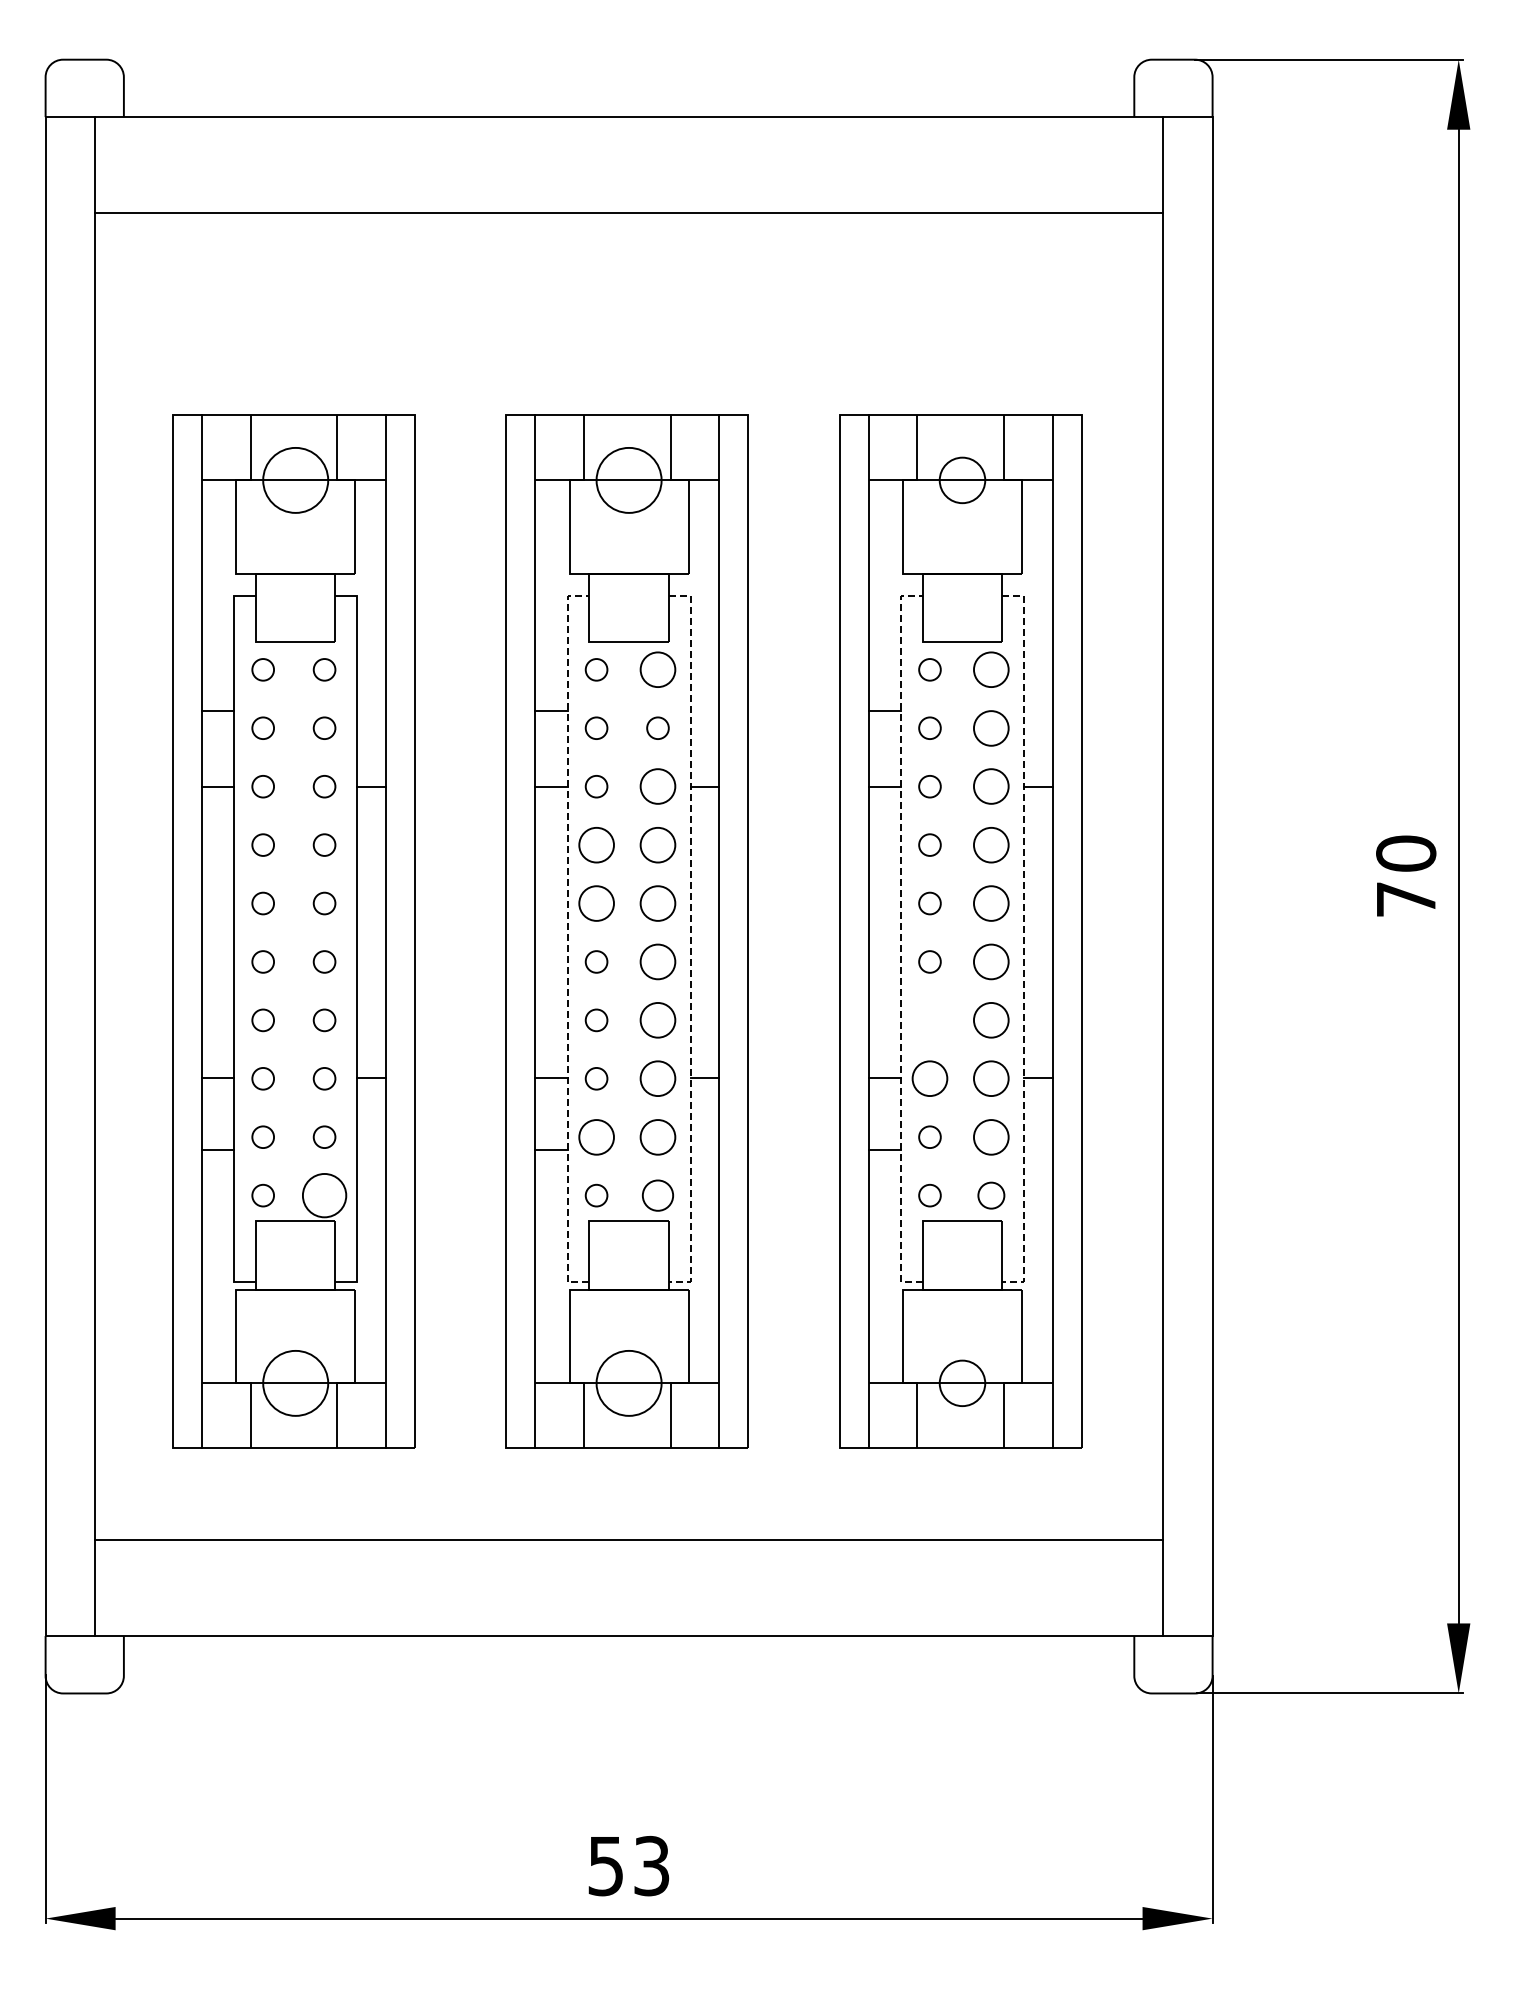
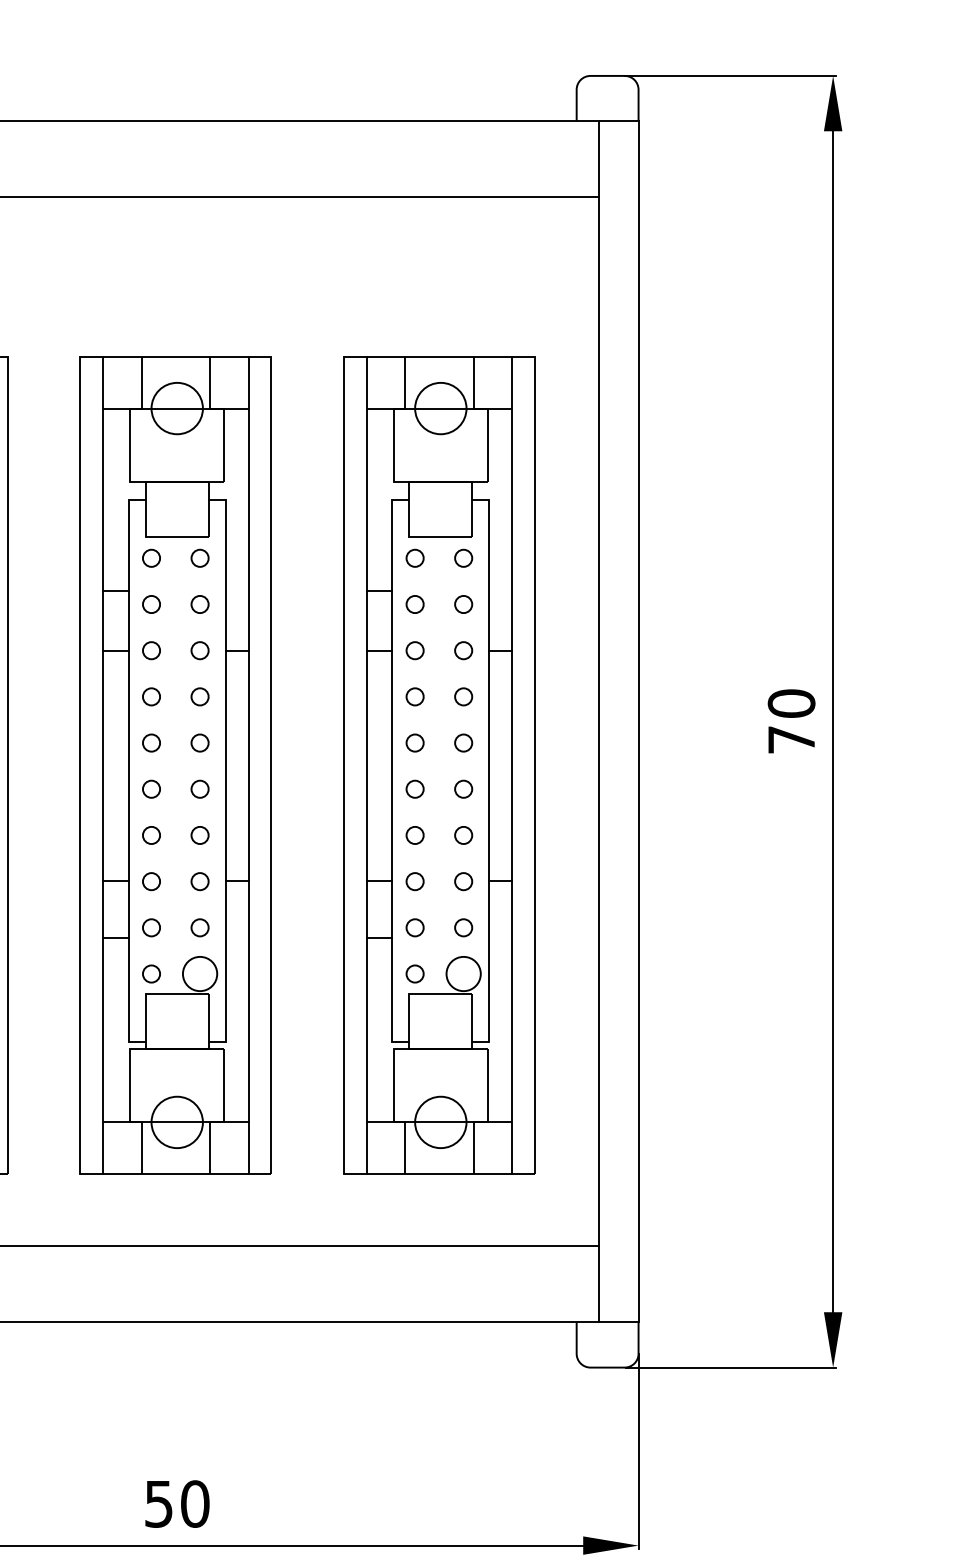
circle: (962, 479) -> (440, 407), size x1.43
circle: (657, 669) -> (199, 558), size x0.62
circle: (991, 669) -> (463, 558), size x0.62
circle: (991, 727) -> (463, 603), size x0.62
circle: (657, 786) -> (199, 650), size x0.62
circle: (991, 786) -> (463, 650), size x0.62
circle: (596, 844) -> (151, 696), size x0.62
circle: (657, 844) -> (199, 696), size x0.62
circle: (991, 844) -> (463, 696), size x0.62
circle: (596, 903) -> (151, 743), size x0.62
circle: (657, 903) -> (199, 743), size x0.62
circle: (991, 903) -> (463, 743), size x0.62
line: (567, 938) -> (128, 770), dashed -> solid
line: (901, 938) -> (392, 770), dashed -> solid
line: (690, 939) -> (225, 771), dashed -> solid
line: (1023, 939) -> (489, 771), dashed -> solid
circle: (657, 961) -> (199, 788), size x0.62
circle: (991, 961) -> (463, 788), size x0.62
circle: (657, 1020) -> (199, 835), size x0.62
circle: (929, 1020) -> (414, 835), added
circle: (991, 1020) -> (463, 835), size x0.62
circle: (657, 1078) -> (199, 881), size x0.62
circle: (929, 1078) -> (414, 881), size x0.62
circle: (991, 1078) -> (463, 881), size x0.62
circle: (596, 1136) -> (151, 927), size x0.62
circle: (657, 1136) -> (199, 927), size x0.62
circle: (991, 1136) -> (463, 927), size x0.62
circle: (657, 1195) -> (199, 973), size x1.43
circle: (991, 1195) -> (463, 973), size x1.67
circle: (962, 1382) -> (440, 1121), size x1.43
text: (651, 1866) -> (194, 1504), 53 -> 50

